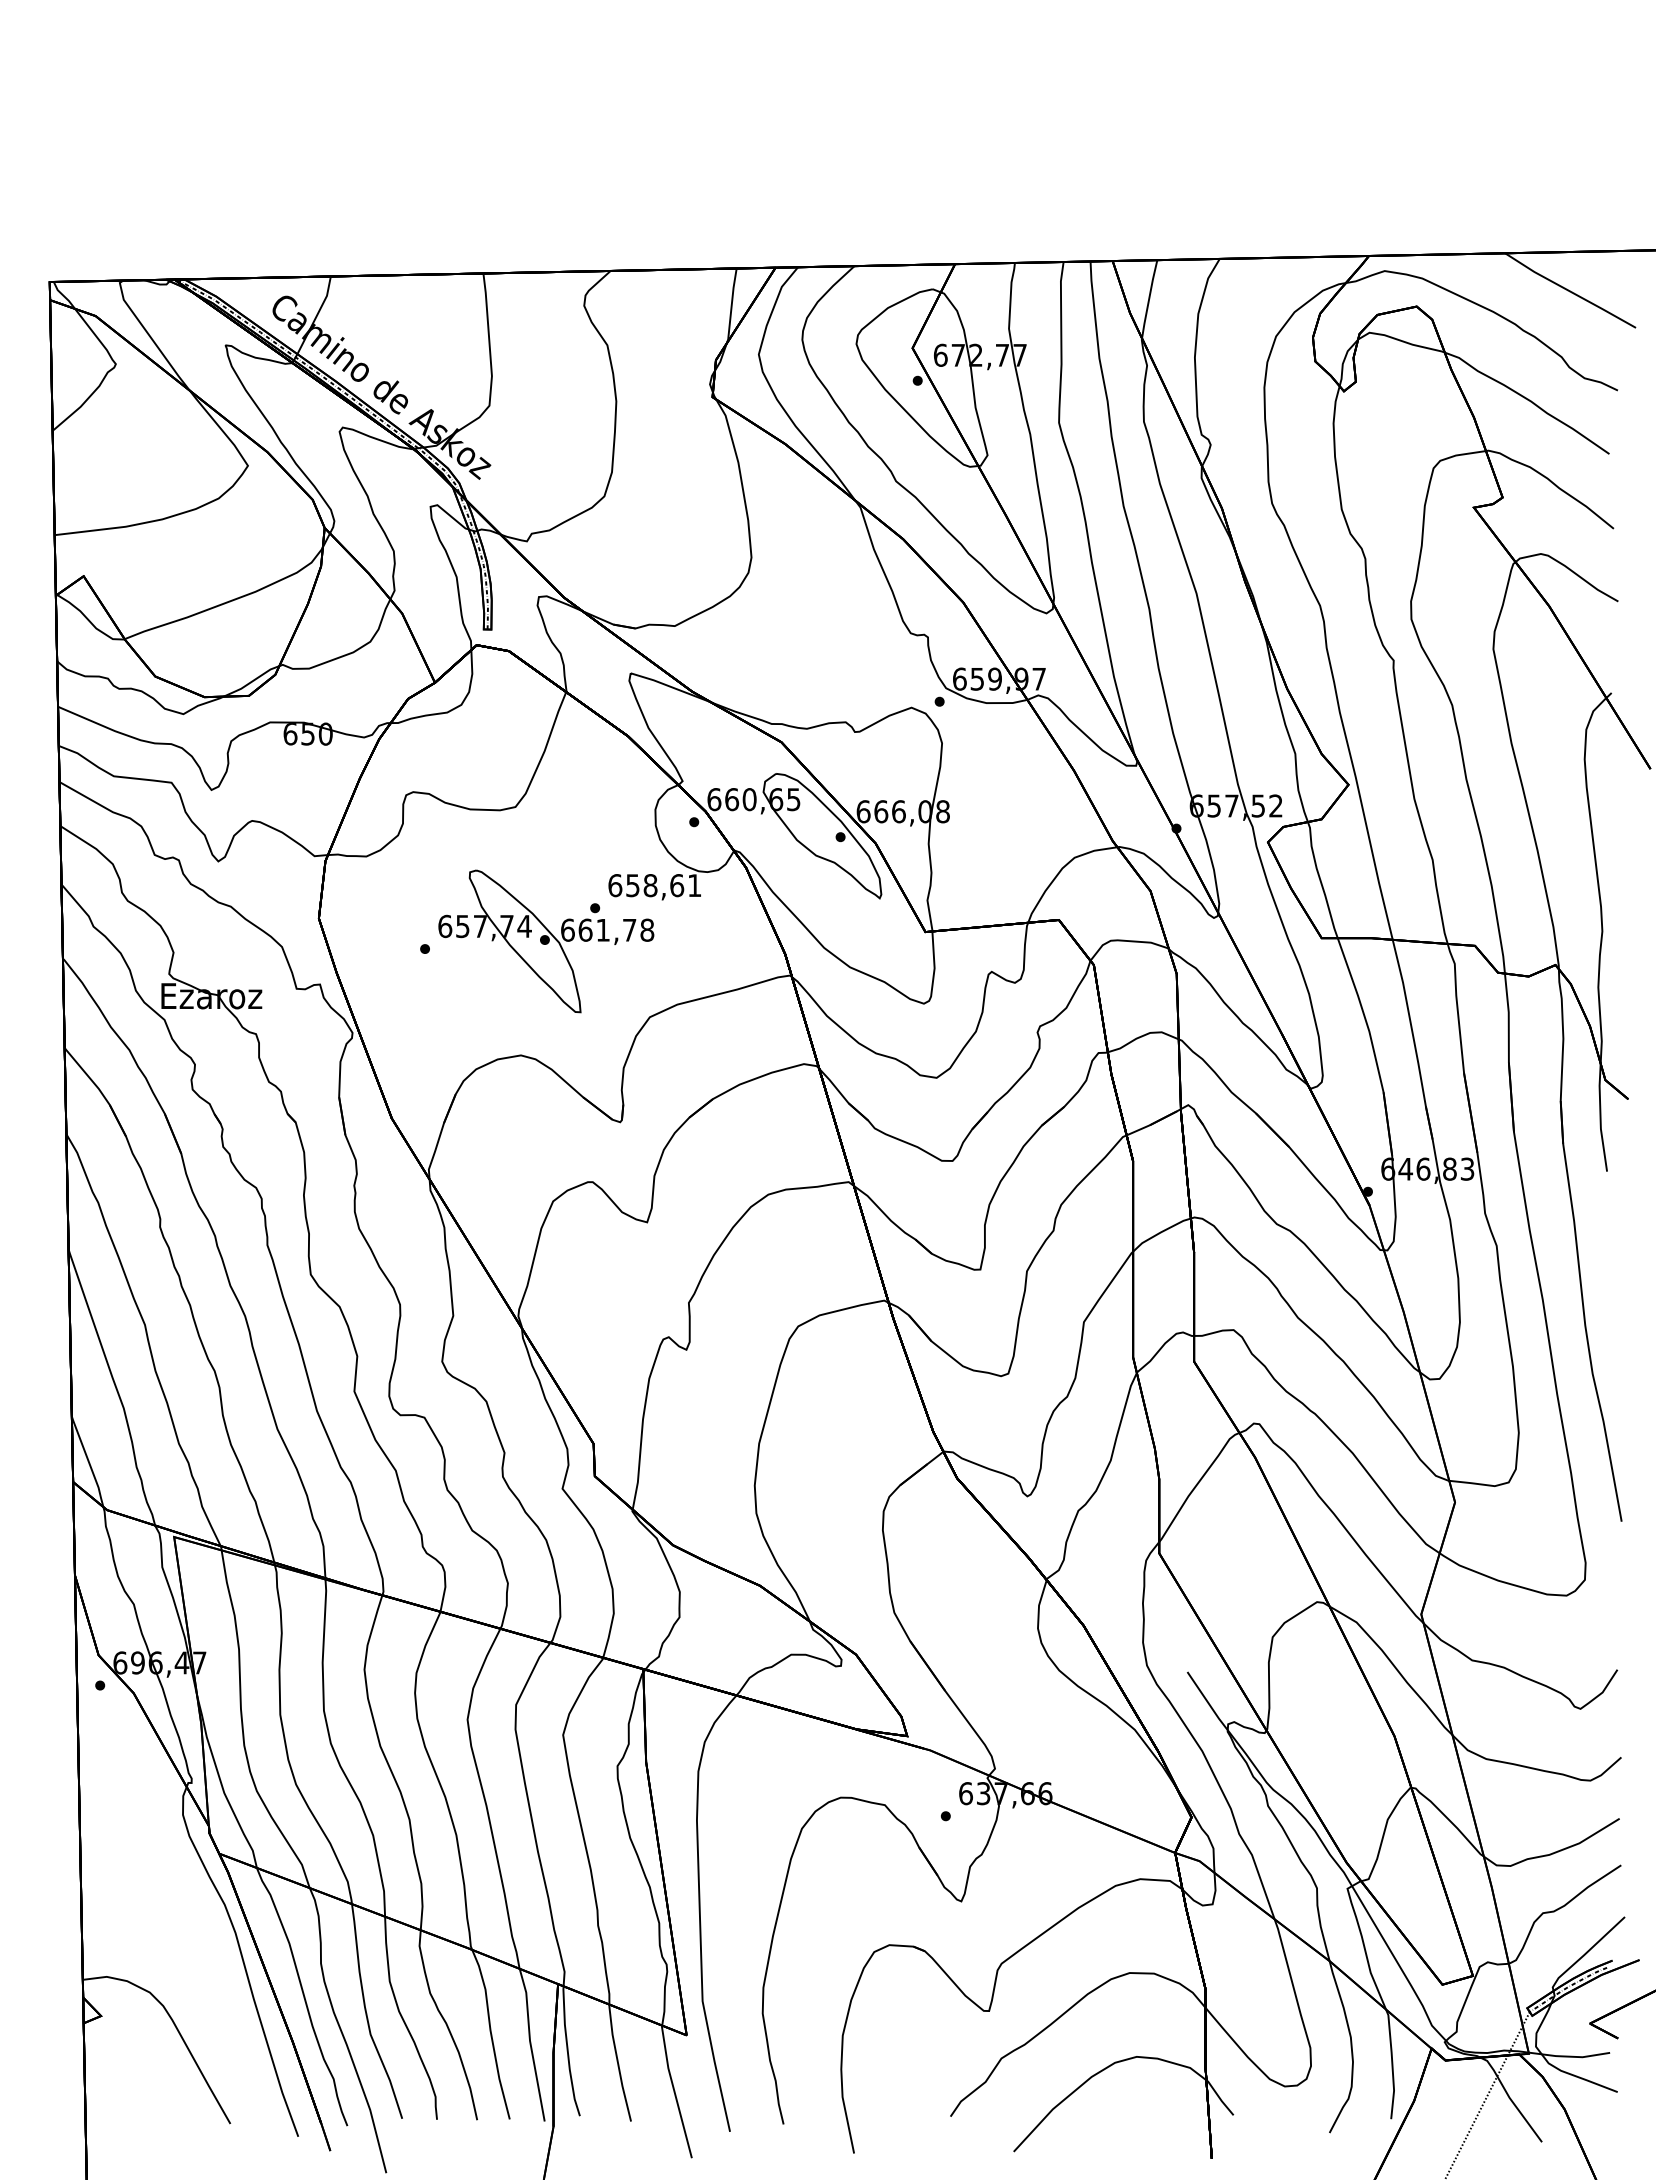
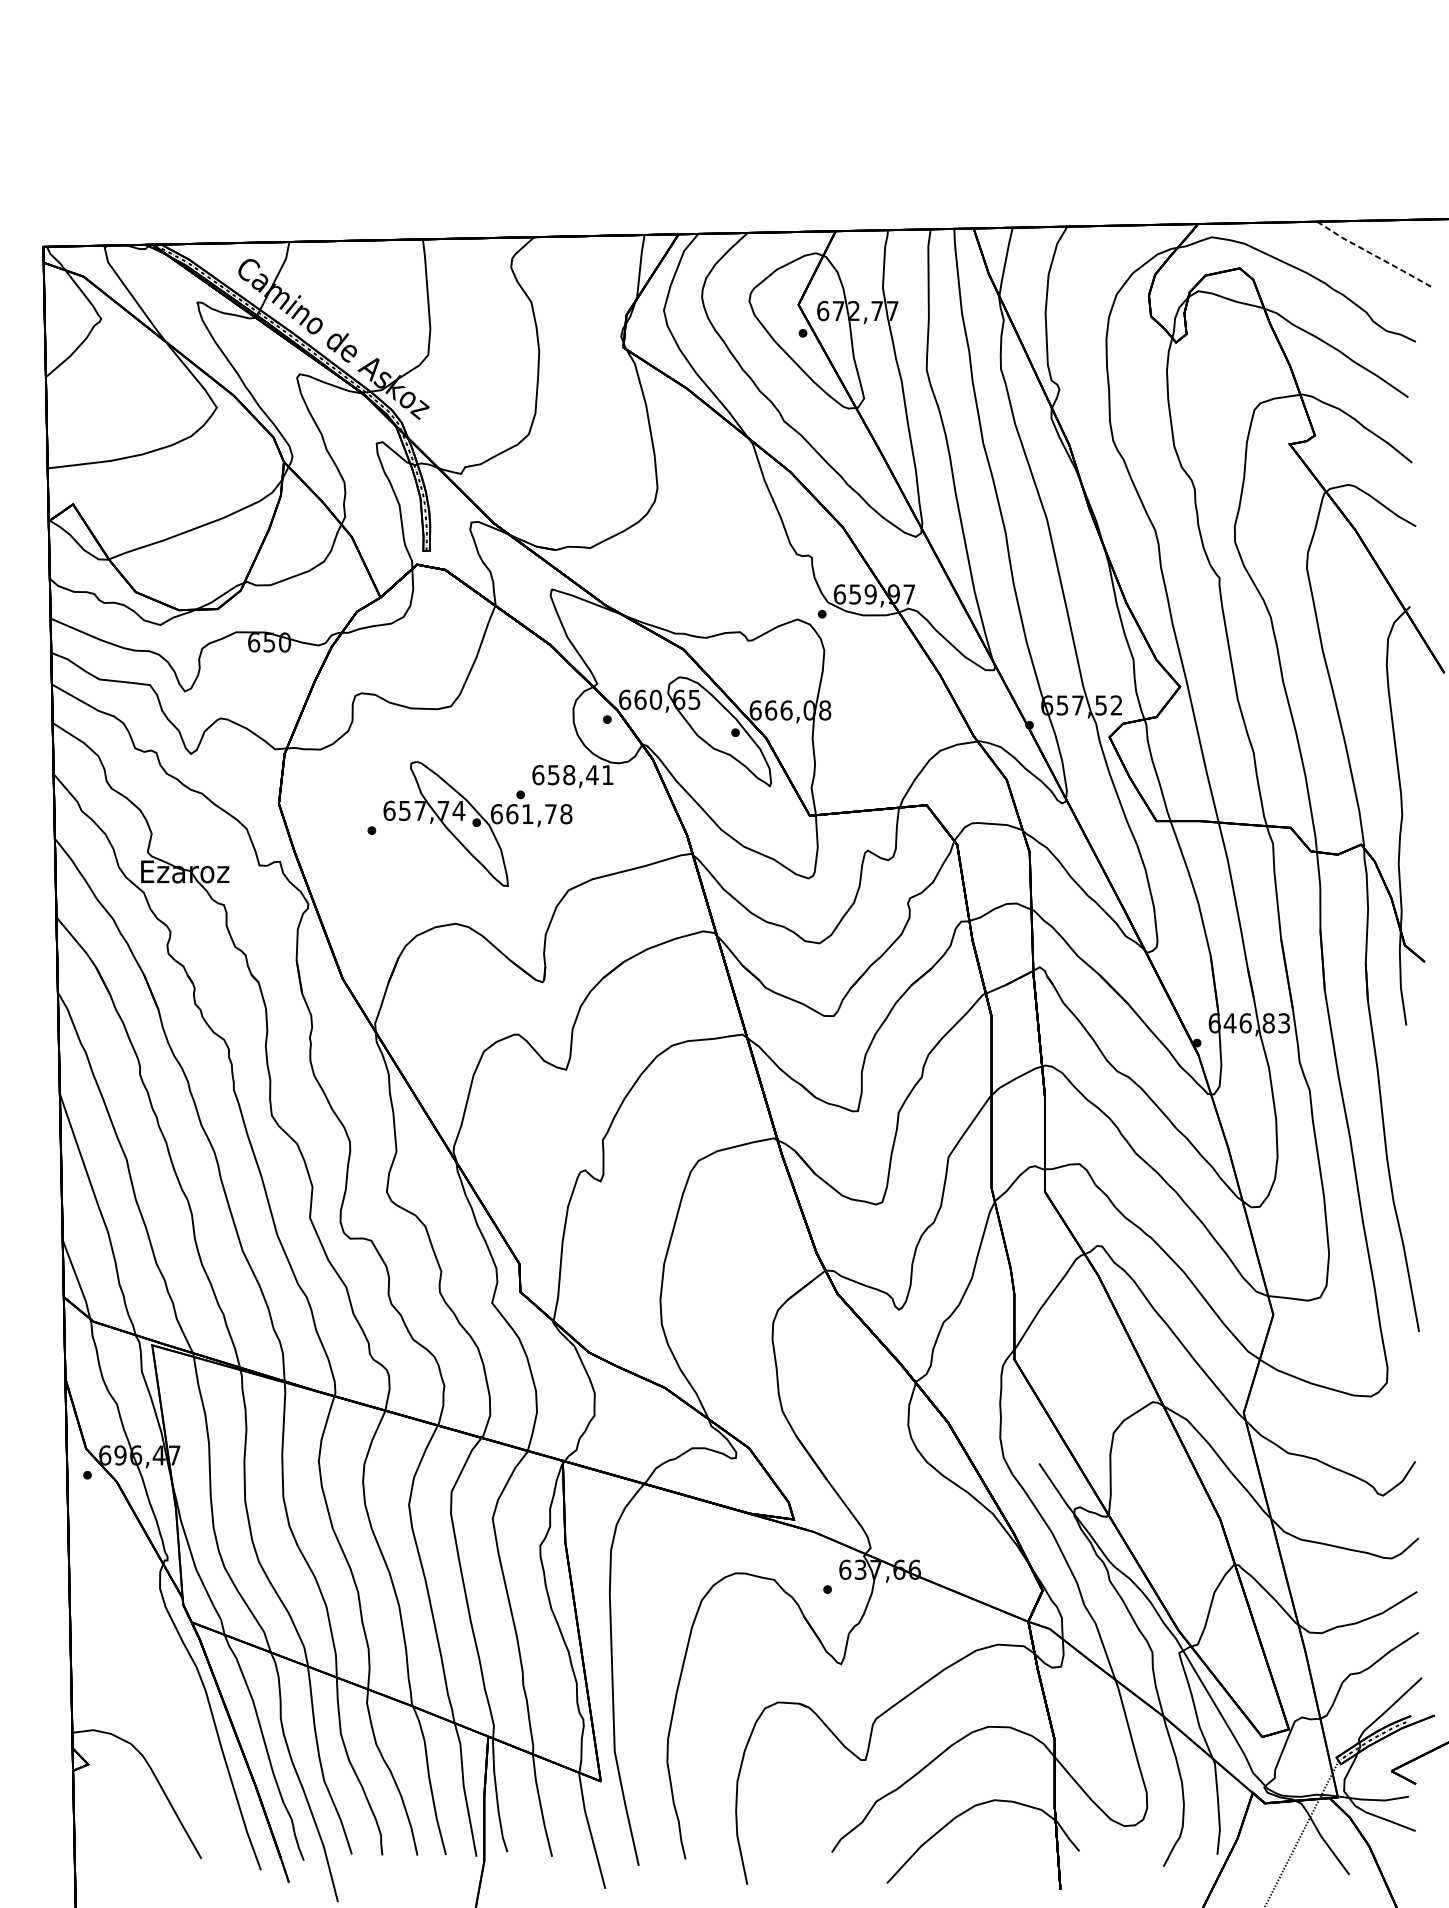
line: (1570, 291) -> (1374, 255), solid -> dashed
text: (676, 885) -> (591, 775), 658,61 -> 658,41

